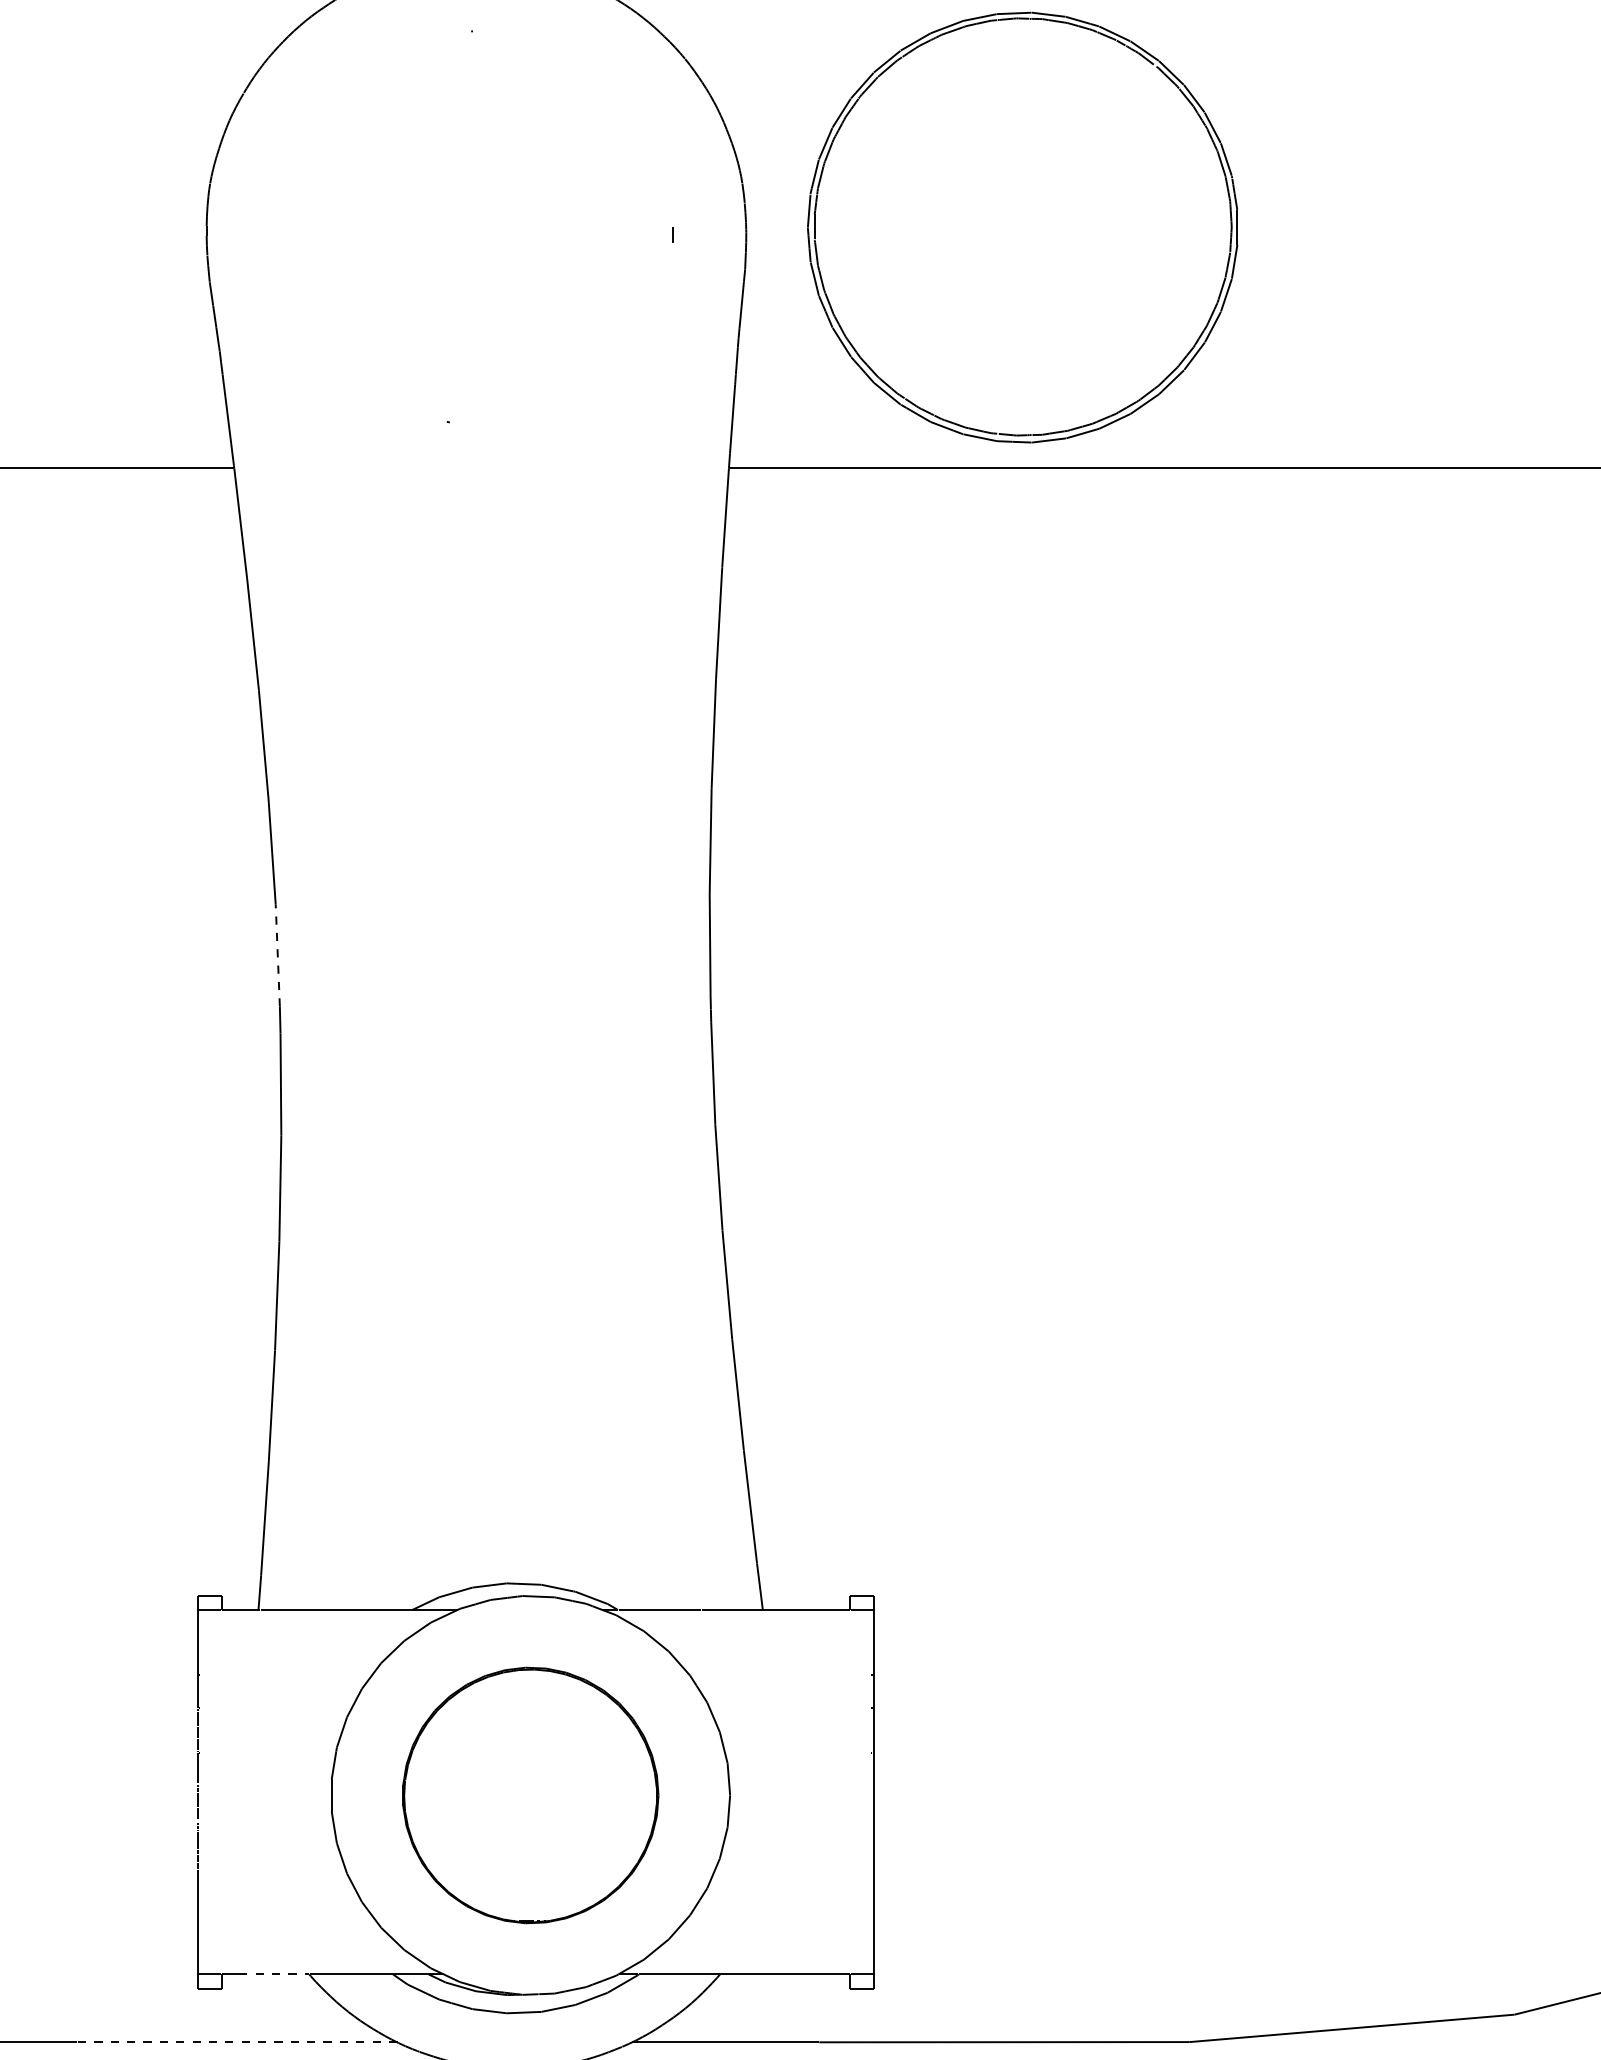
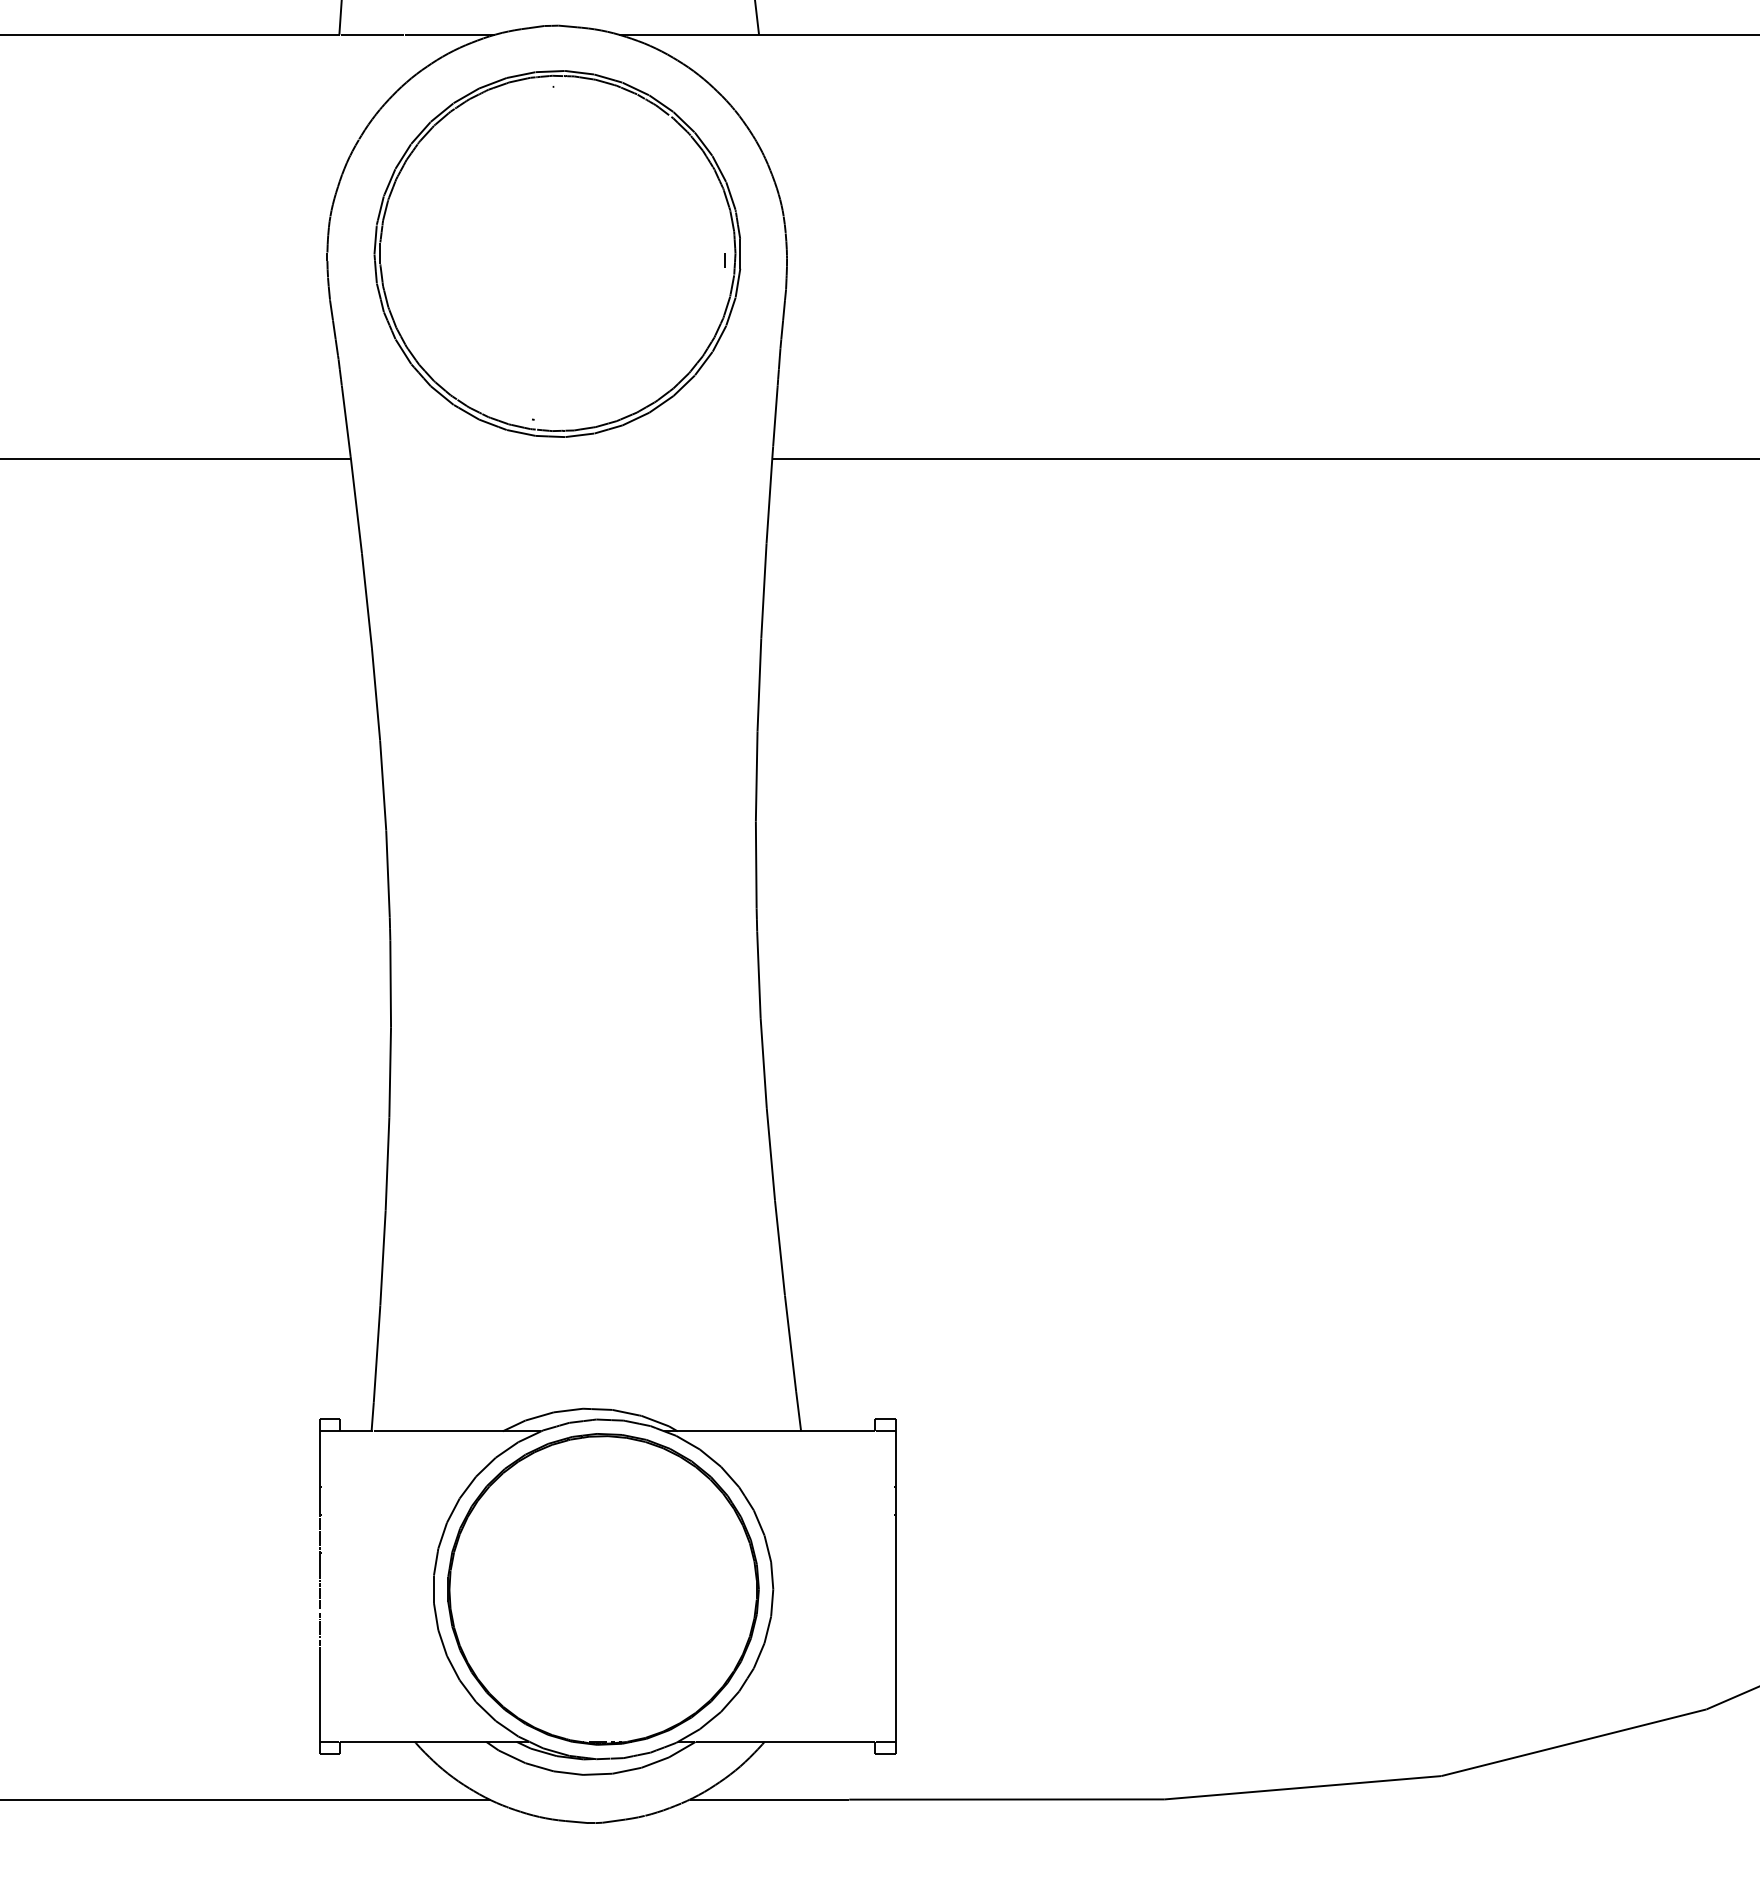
part: (1022, 227) -> (557, 253), moved
line: (277, 954) -> (387, 873), dashed -> solid
part: (530, 1795) -> (603, 1589), size x1.43
line: (273, 1974) -> (384, 1741), dashed -> solid
line: (236, 2042) -> (352, 1799), dashed -> solid

